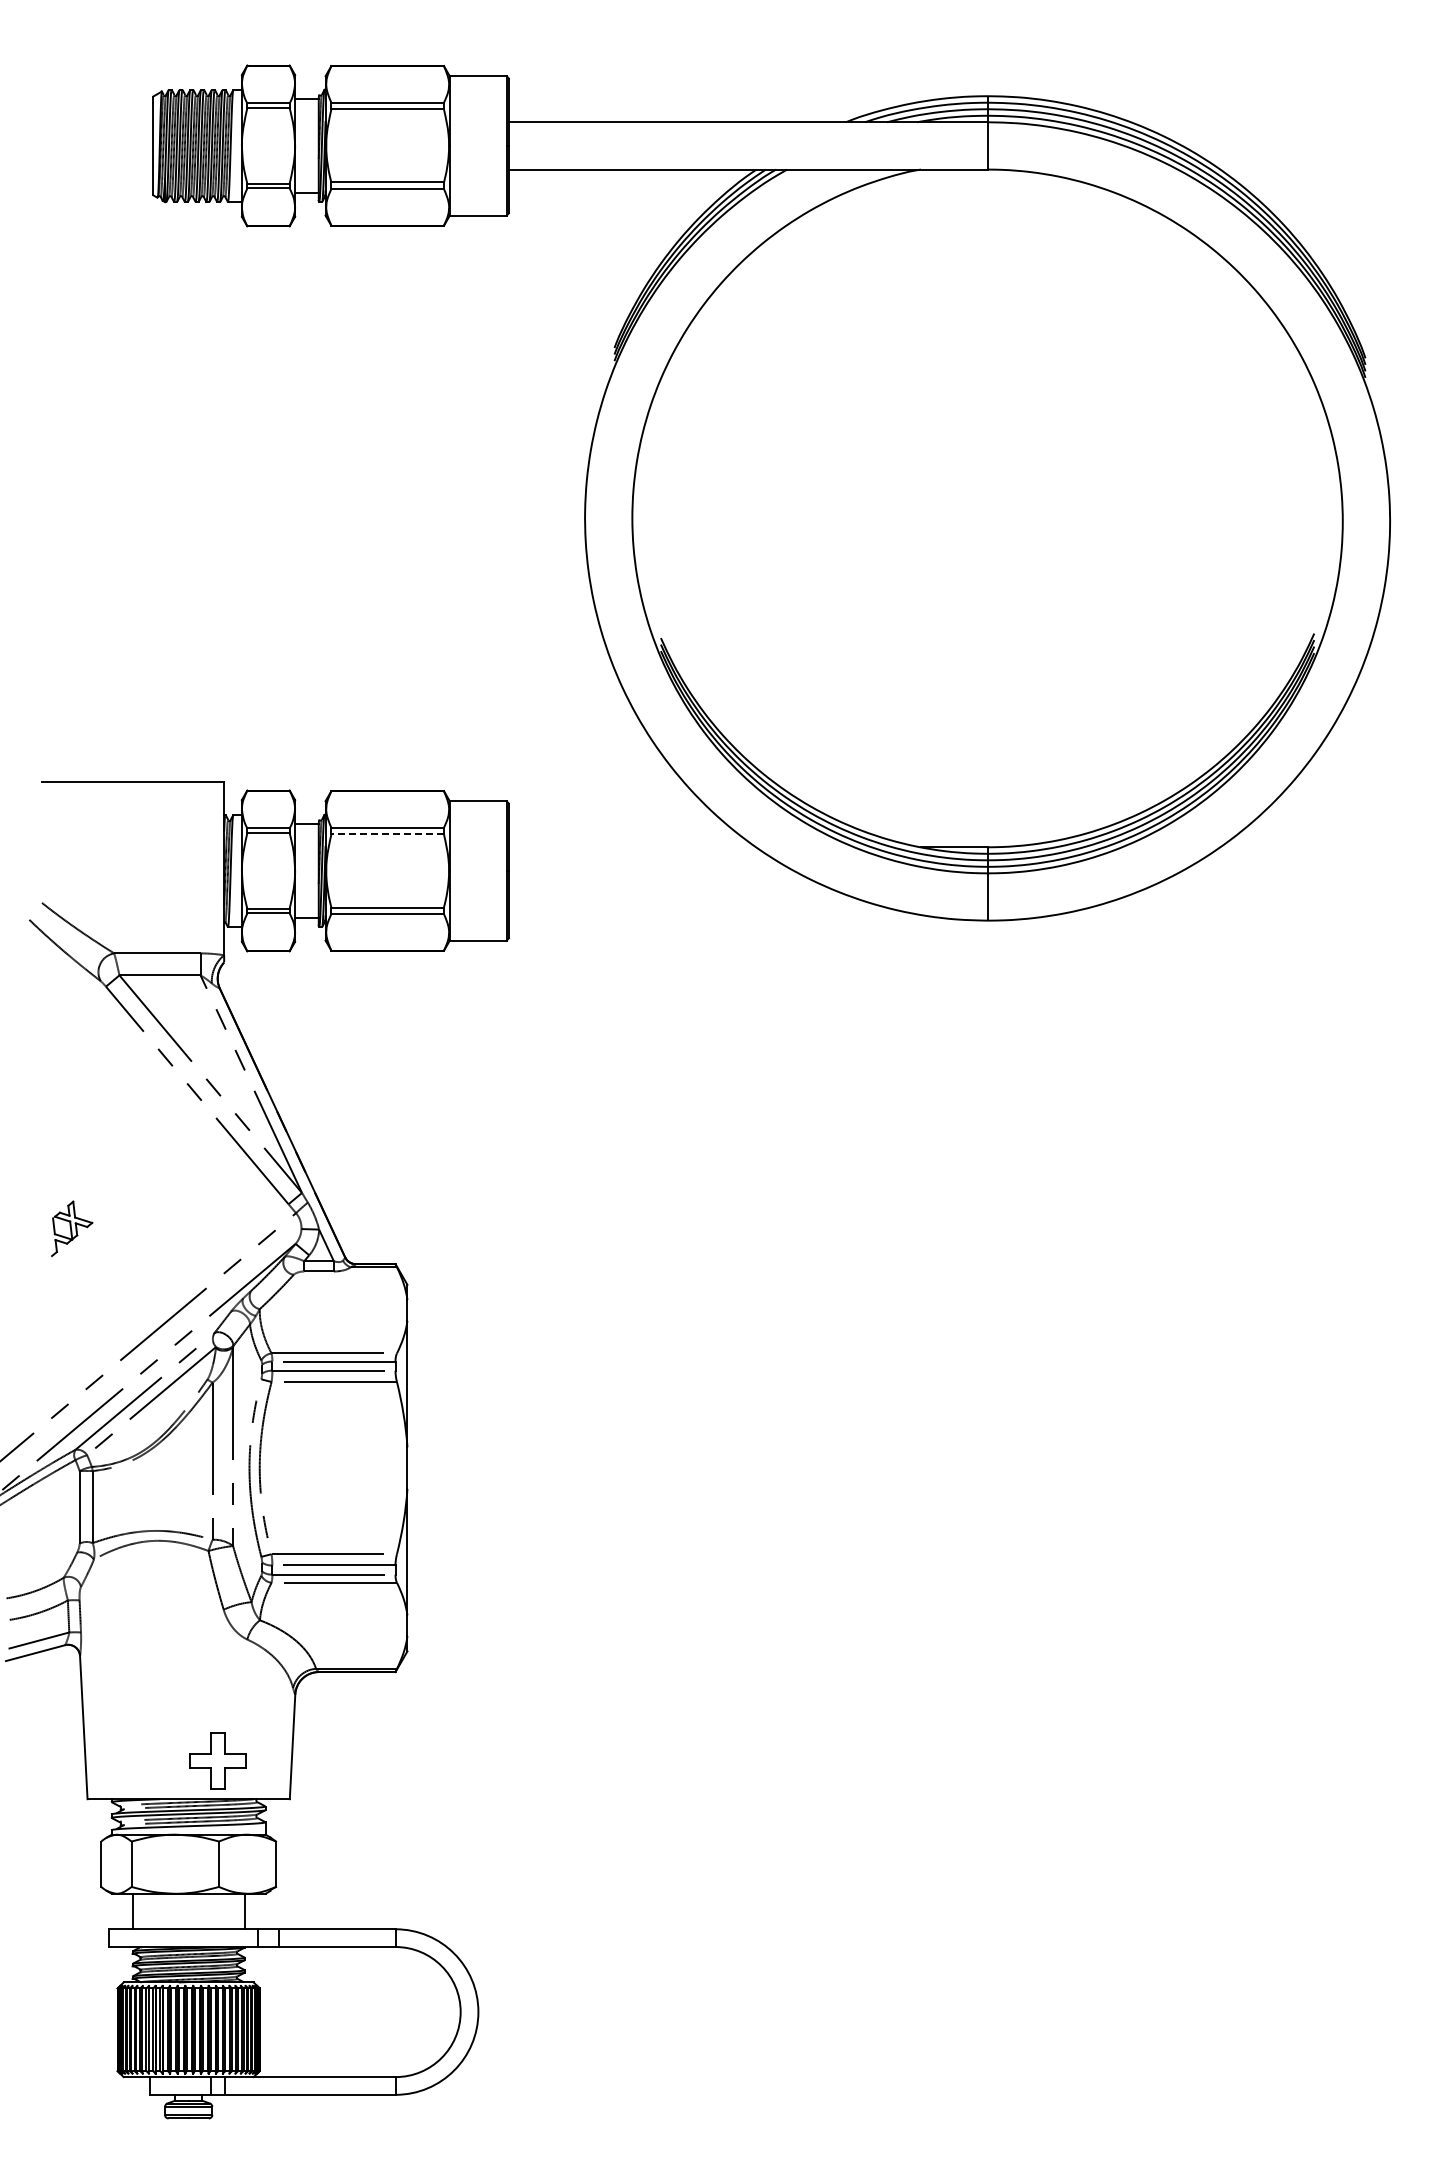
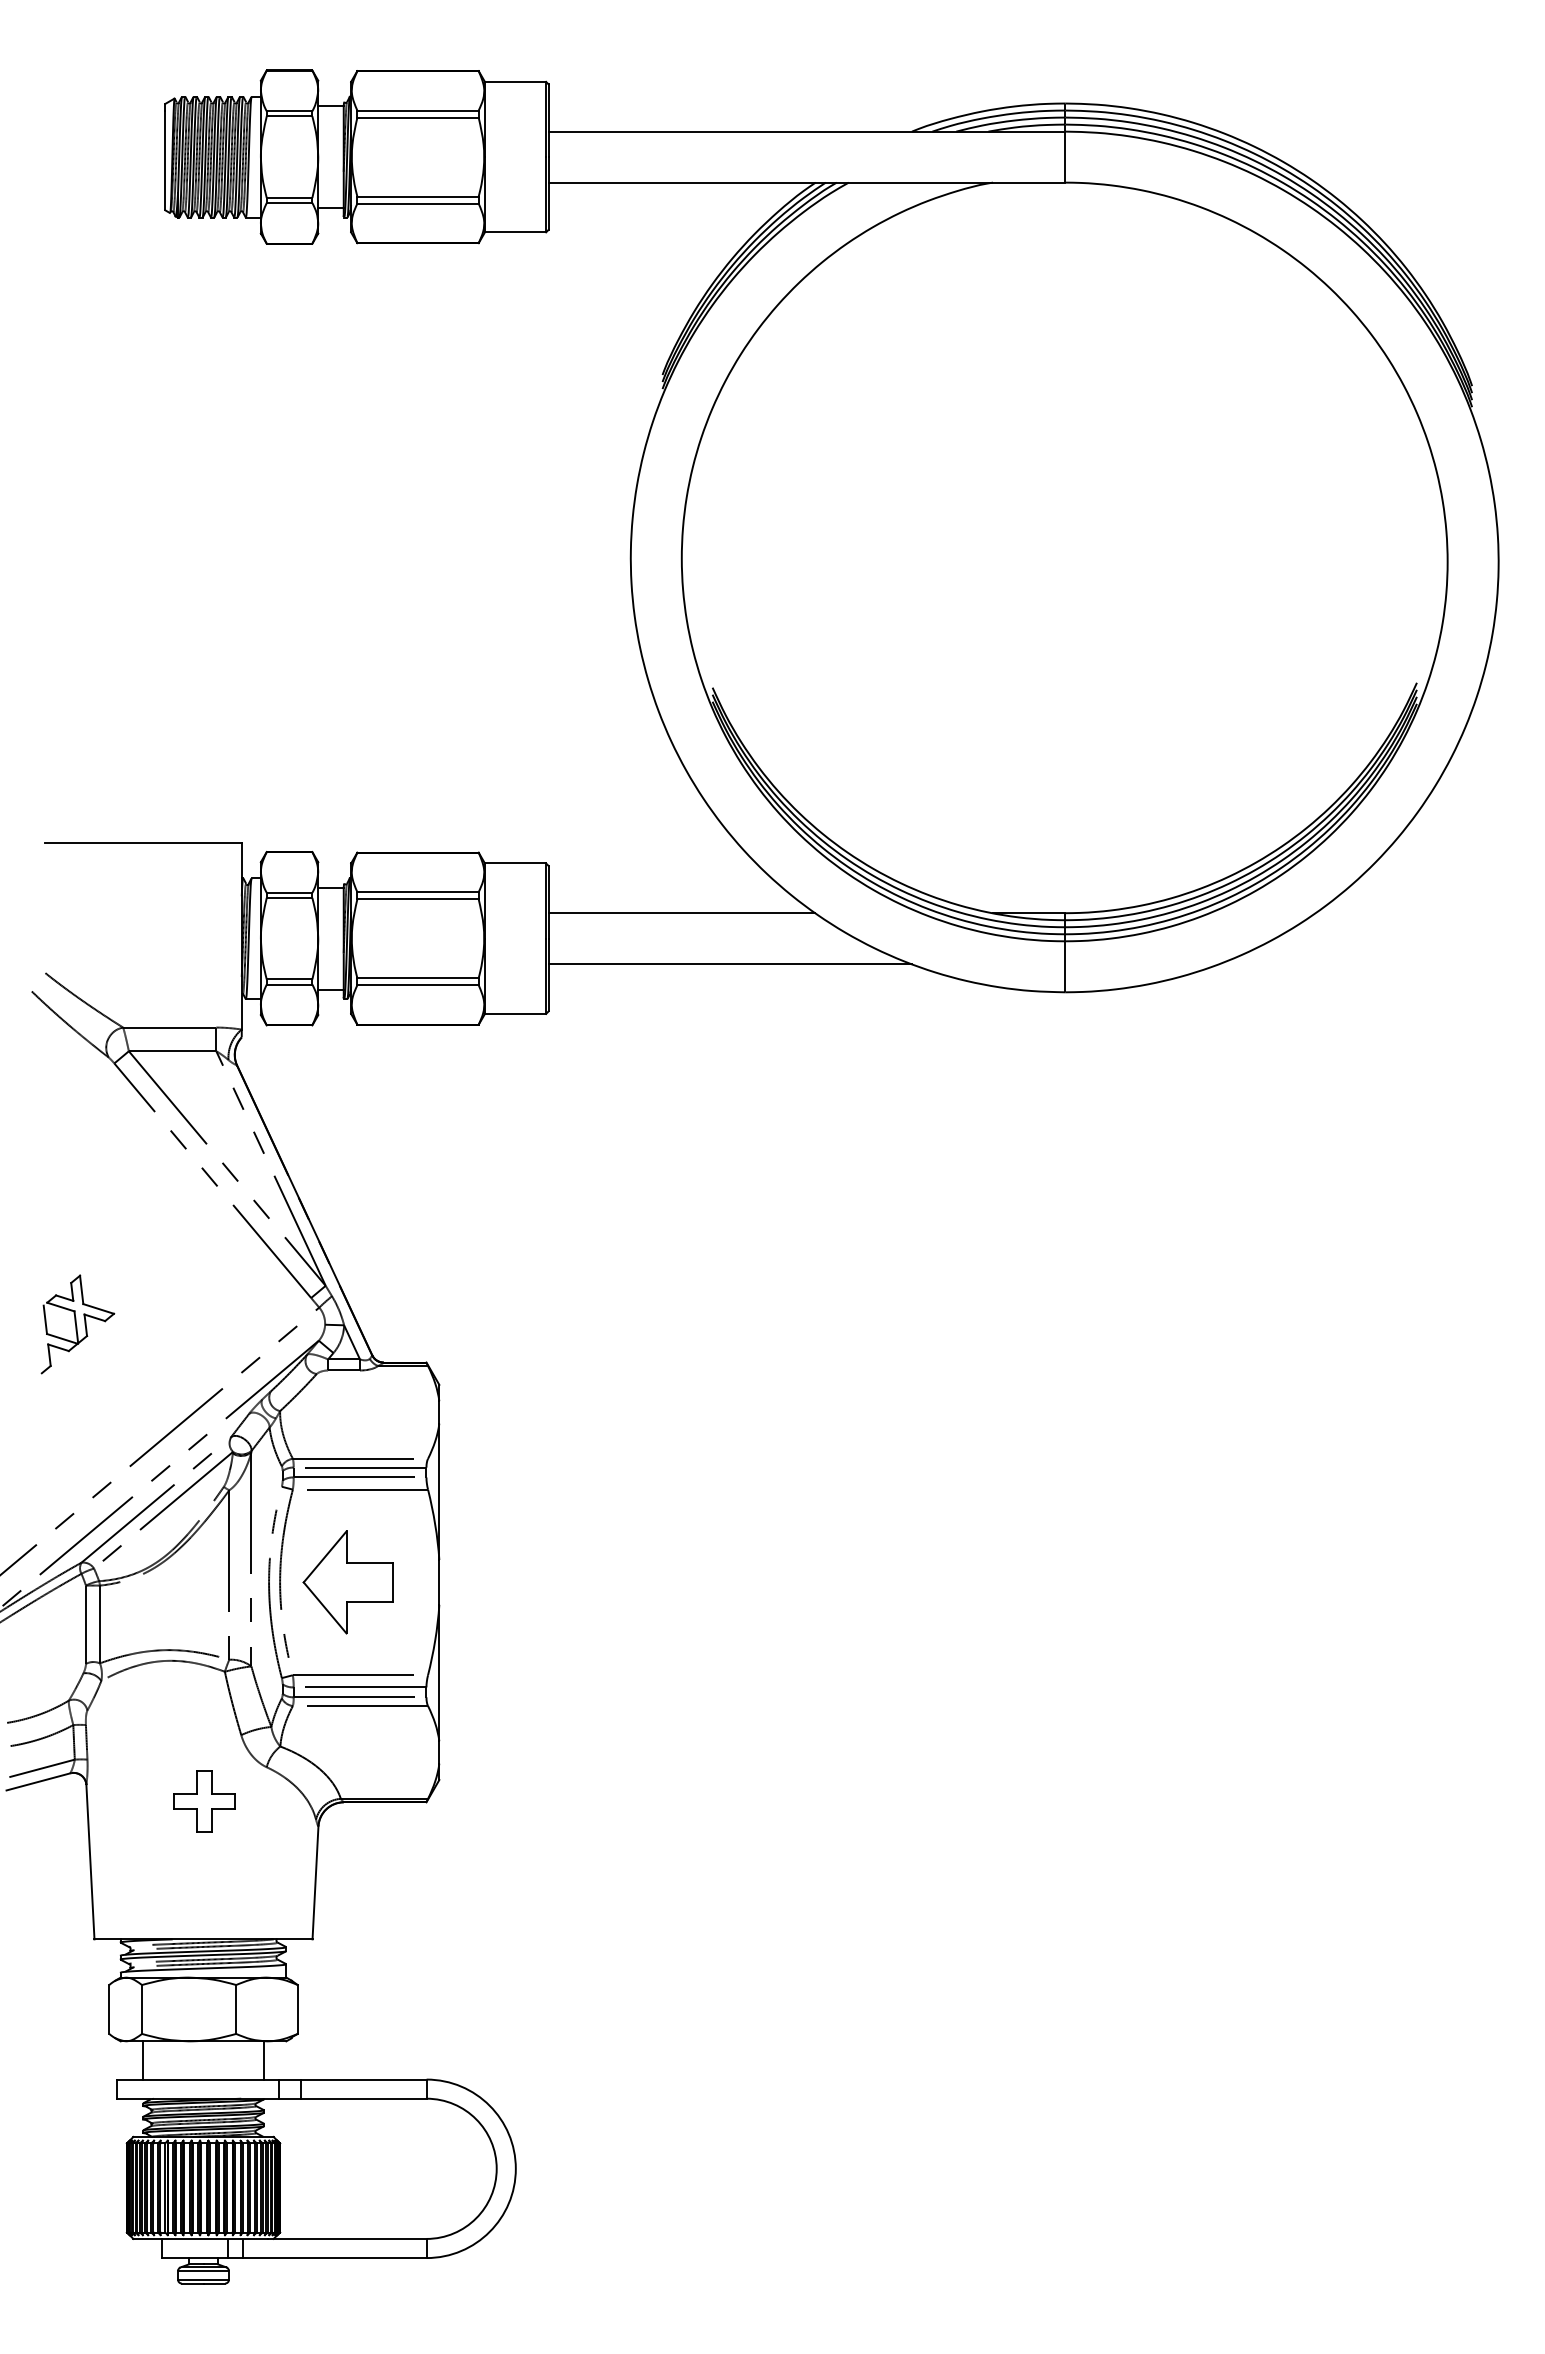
line: (387, 834) -> (417, 899), dashed -> solid
line: (632, 847) -> (681, 913), added
line: (676, 894) -> (729, 964), added
part: (71, 1228) -> (77, 1324), size x1.67
part: (322, 1467) -> (347, 1581), added
part: (217, 1760) -> (204, 1800), moved

